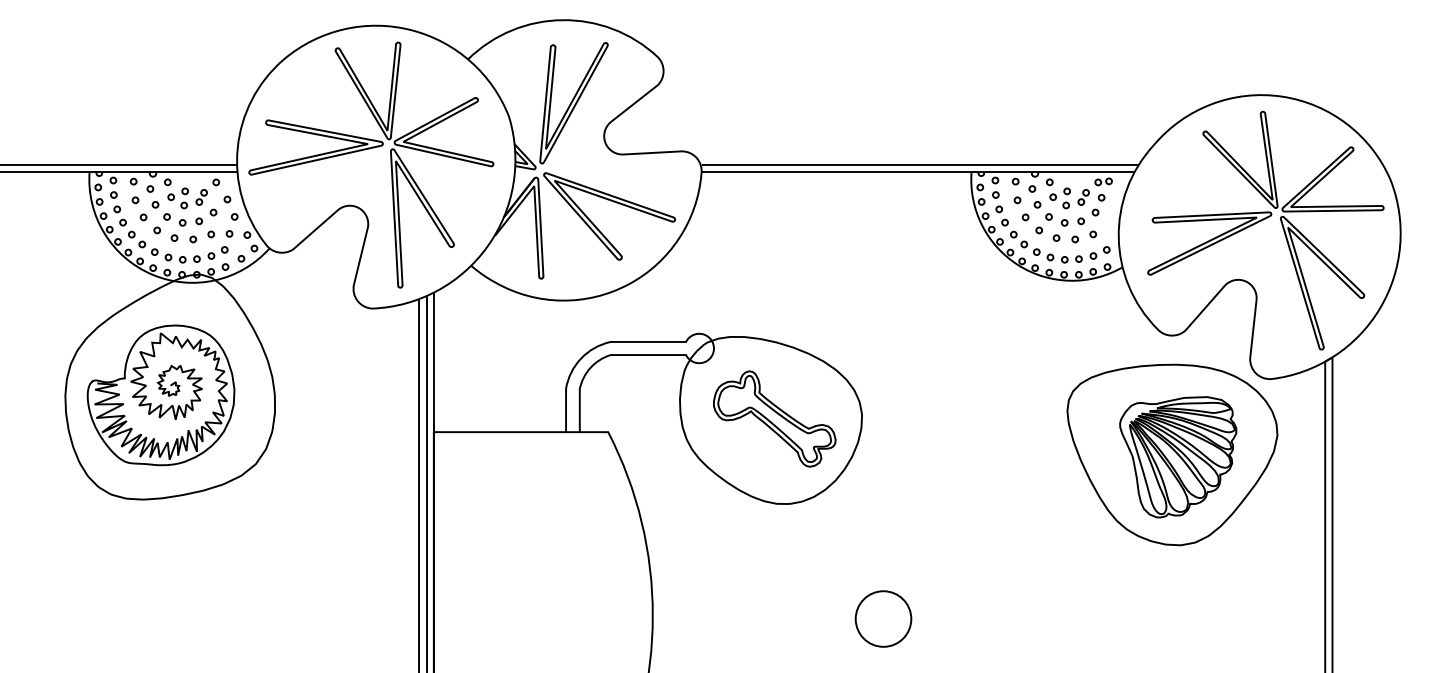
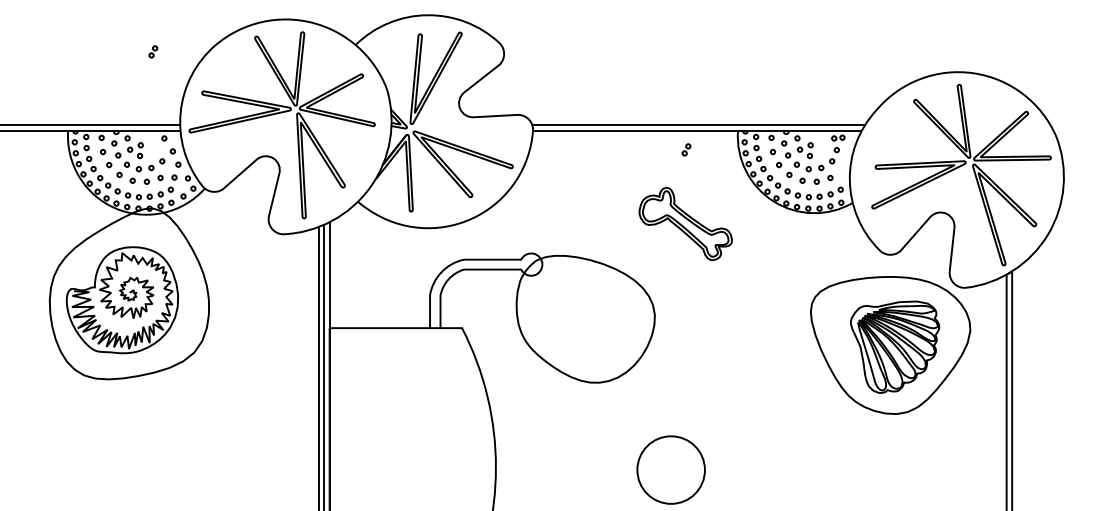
part: (201, 197) -> (153, 51), moved
part: (1083, 197) -> (686, 149), moved
part: (774, 418) -> (685, 223), moved
circle: (883, 618) -> (671, 469), size x1.6

